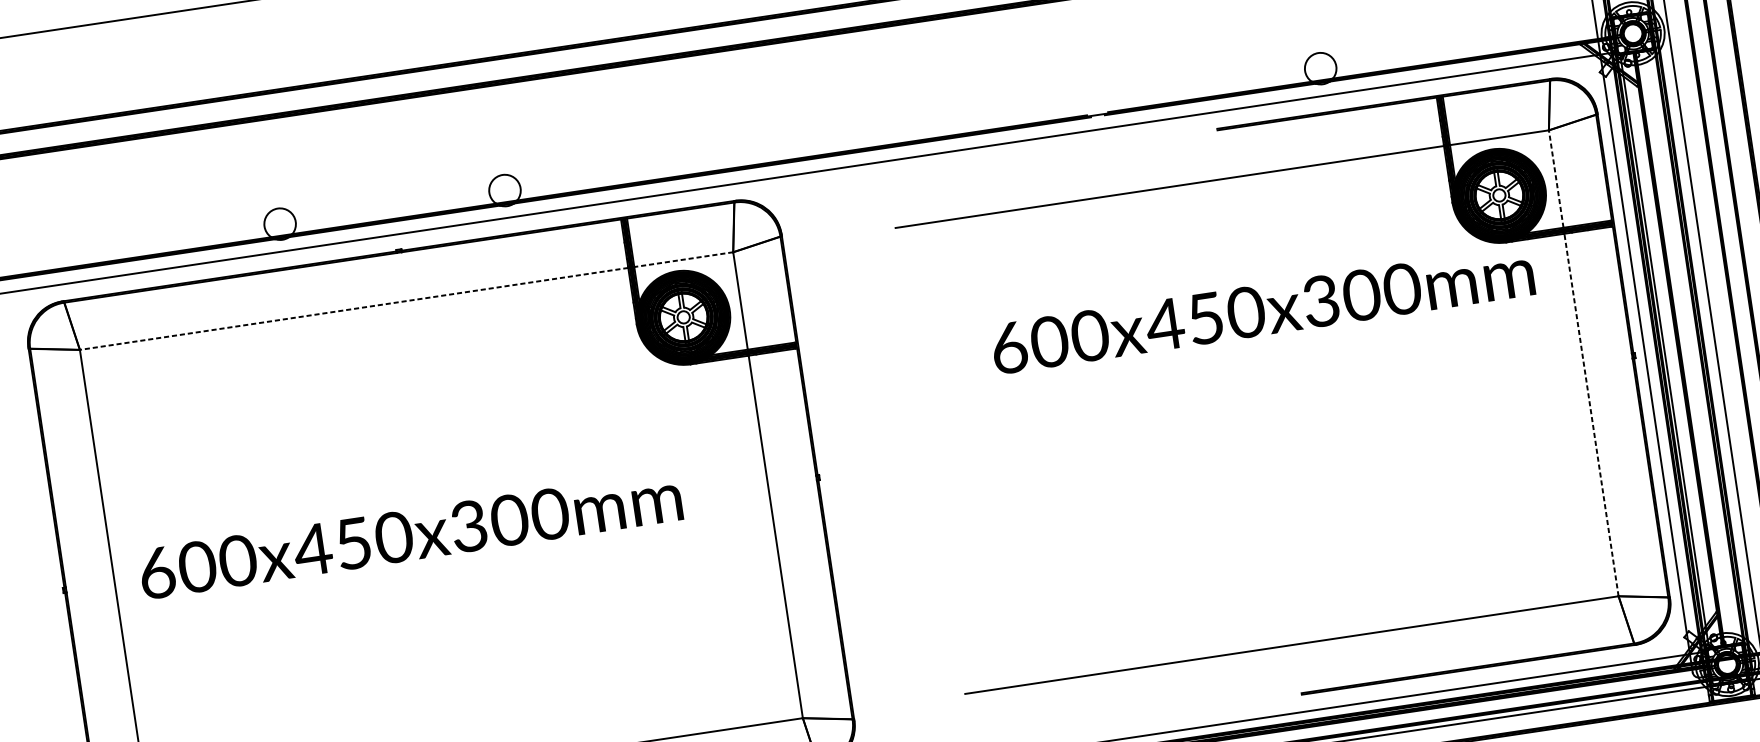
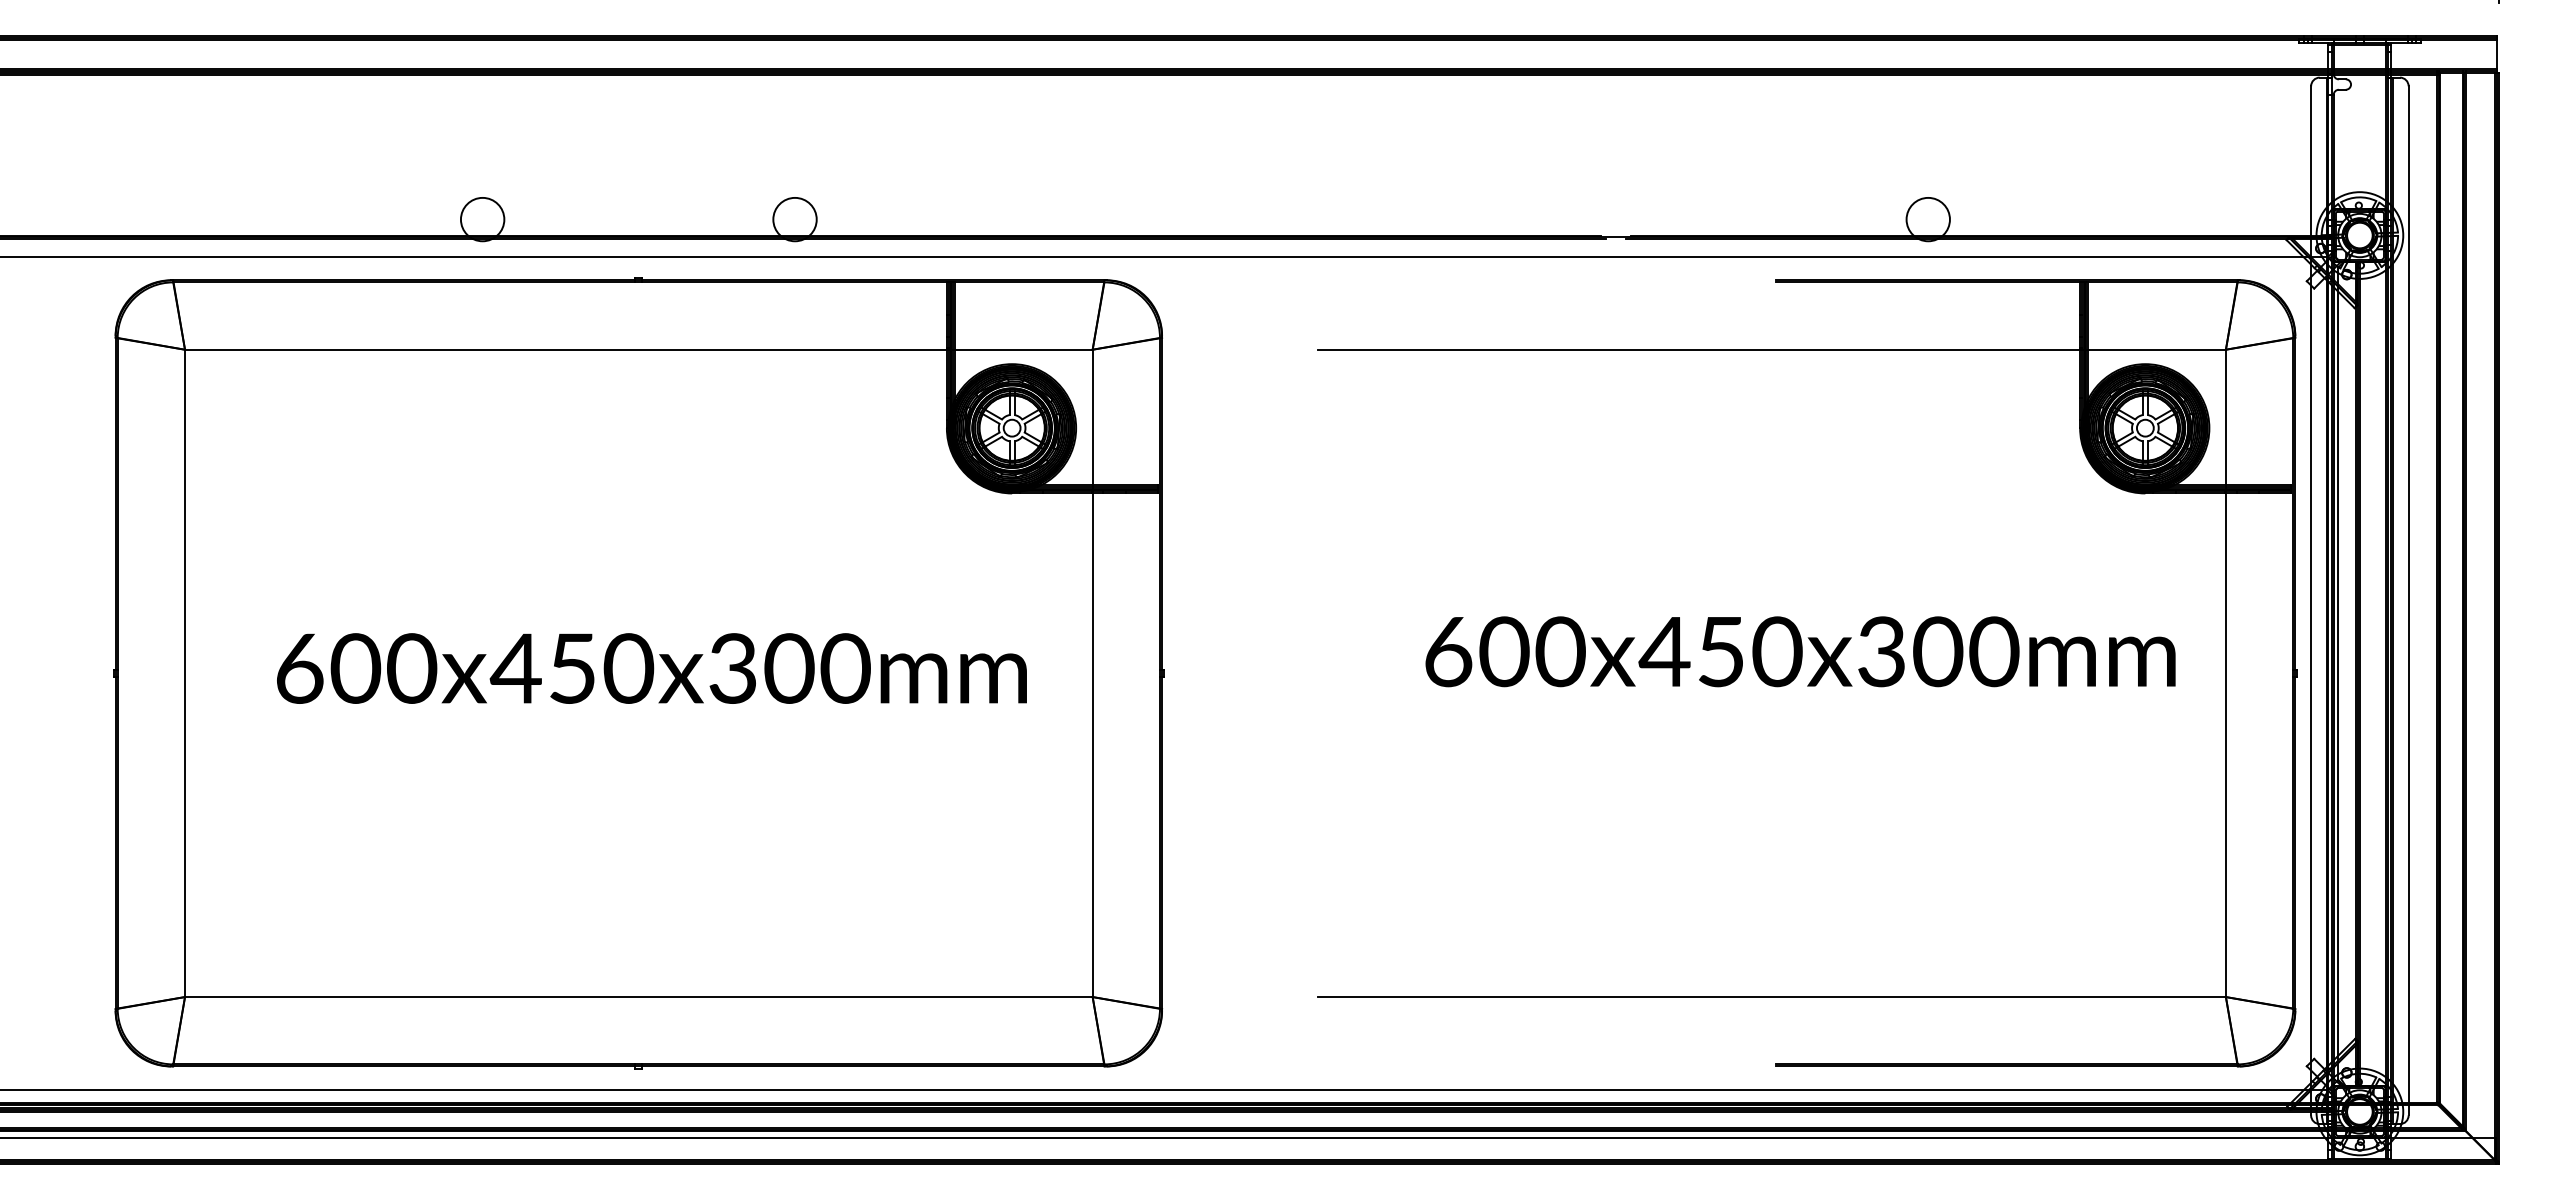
line: (1555, 179) -> (2225, 417), dashed -> solid
line: (683, 259) -> (1023, 349), dashed -> solid
line: (353, 308) -> (565, 349), dashed -> solid
text: (1262, 309) -> (1800, 651), moved
line: (1591, 415) -> (2225, 745), dashed -> solid
text: (410, 535) -> (651, 668), moved

